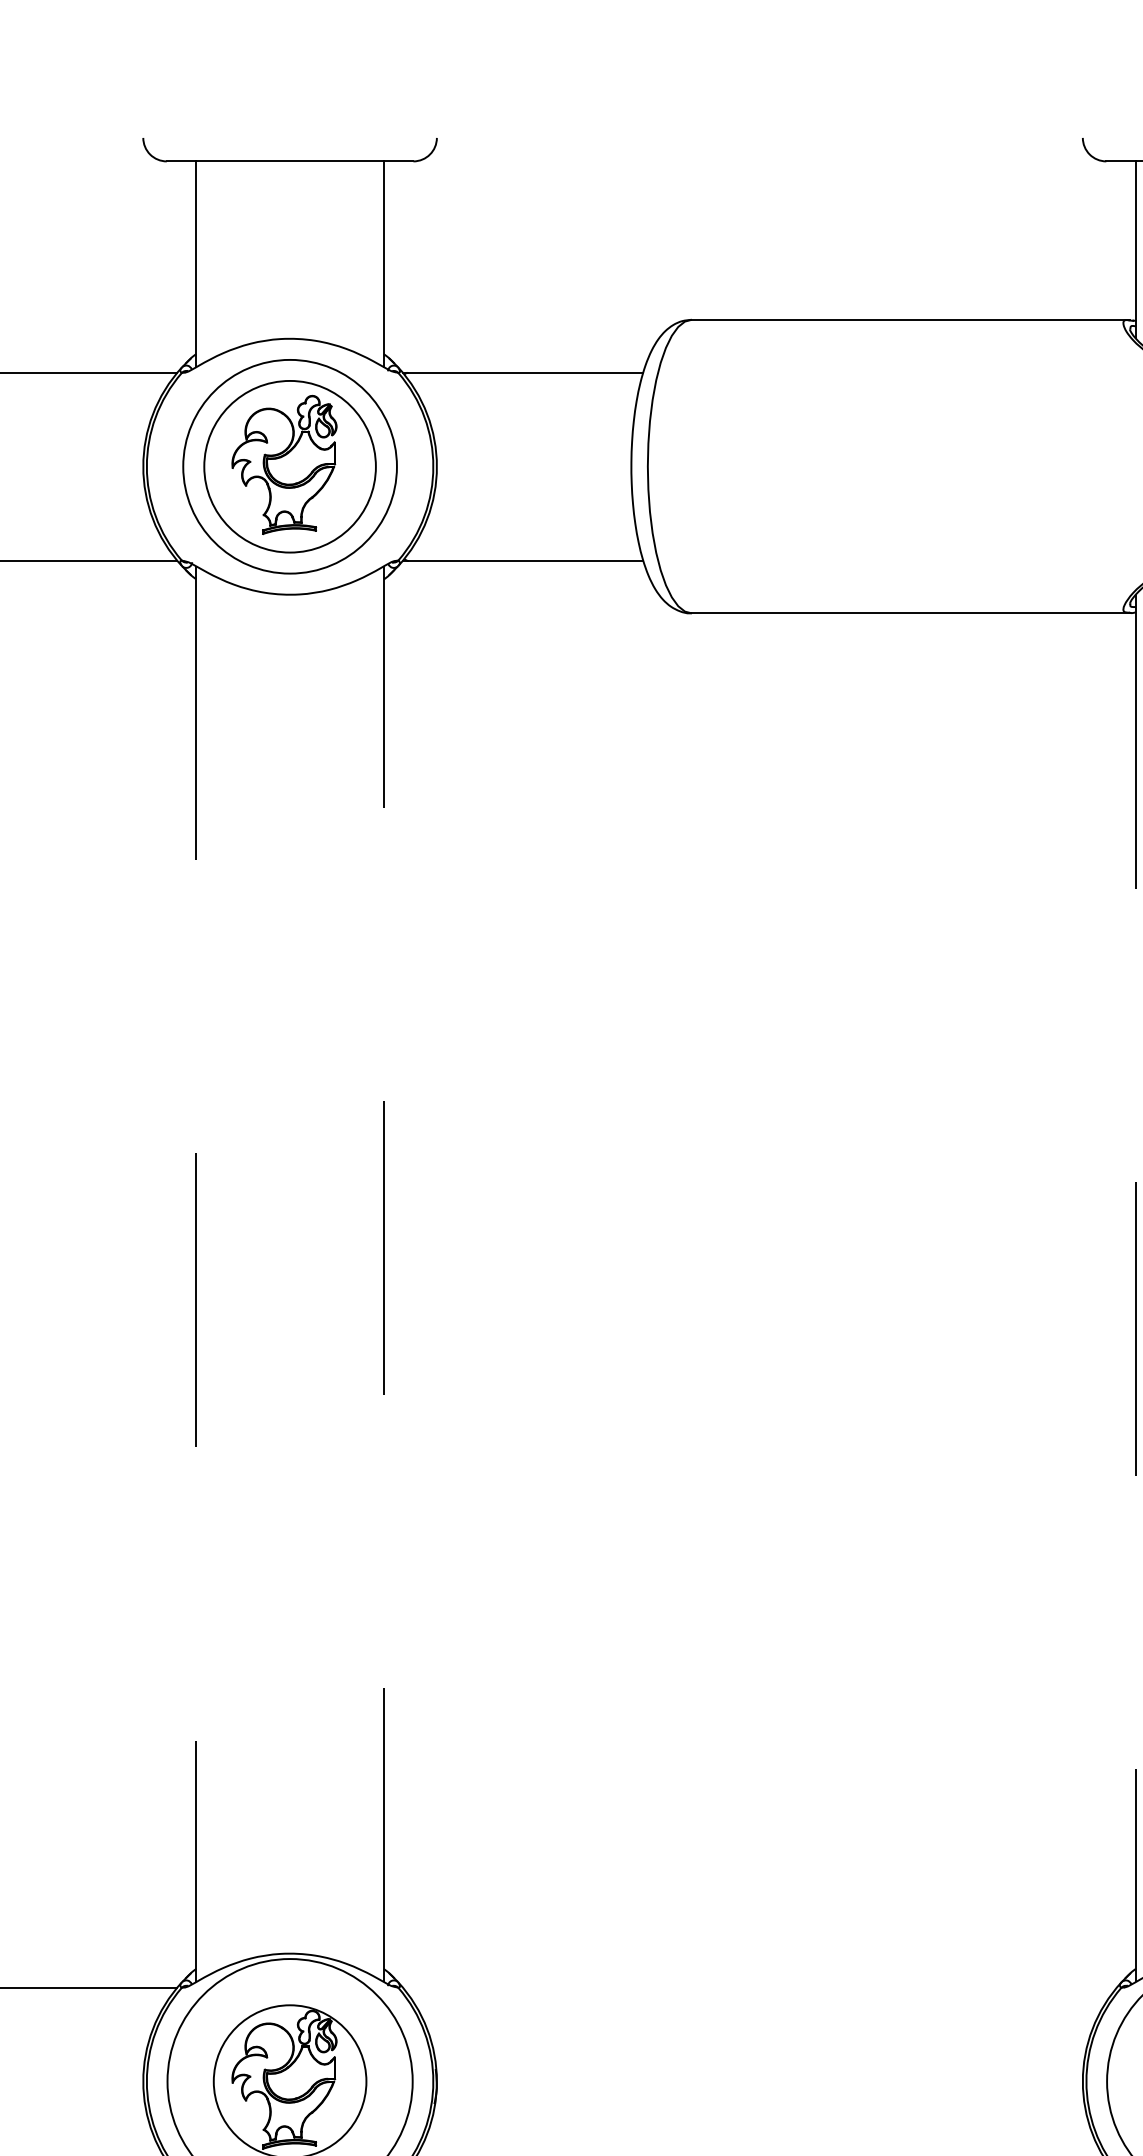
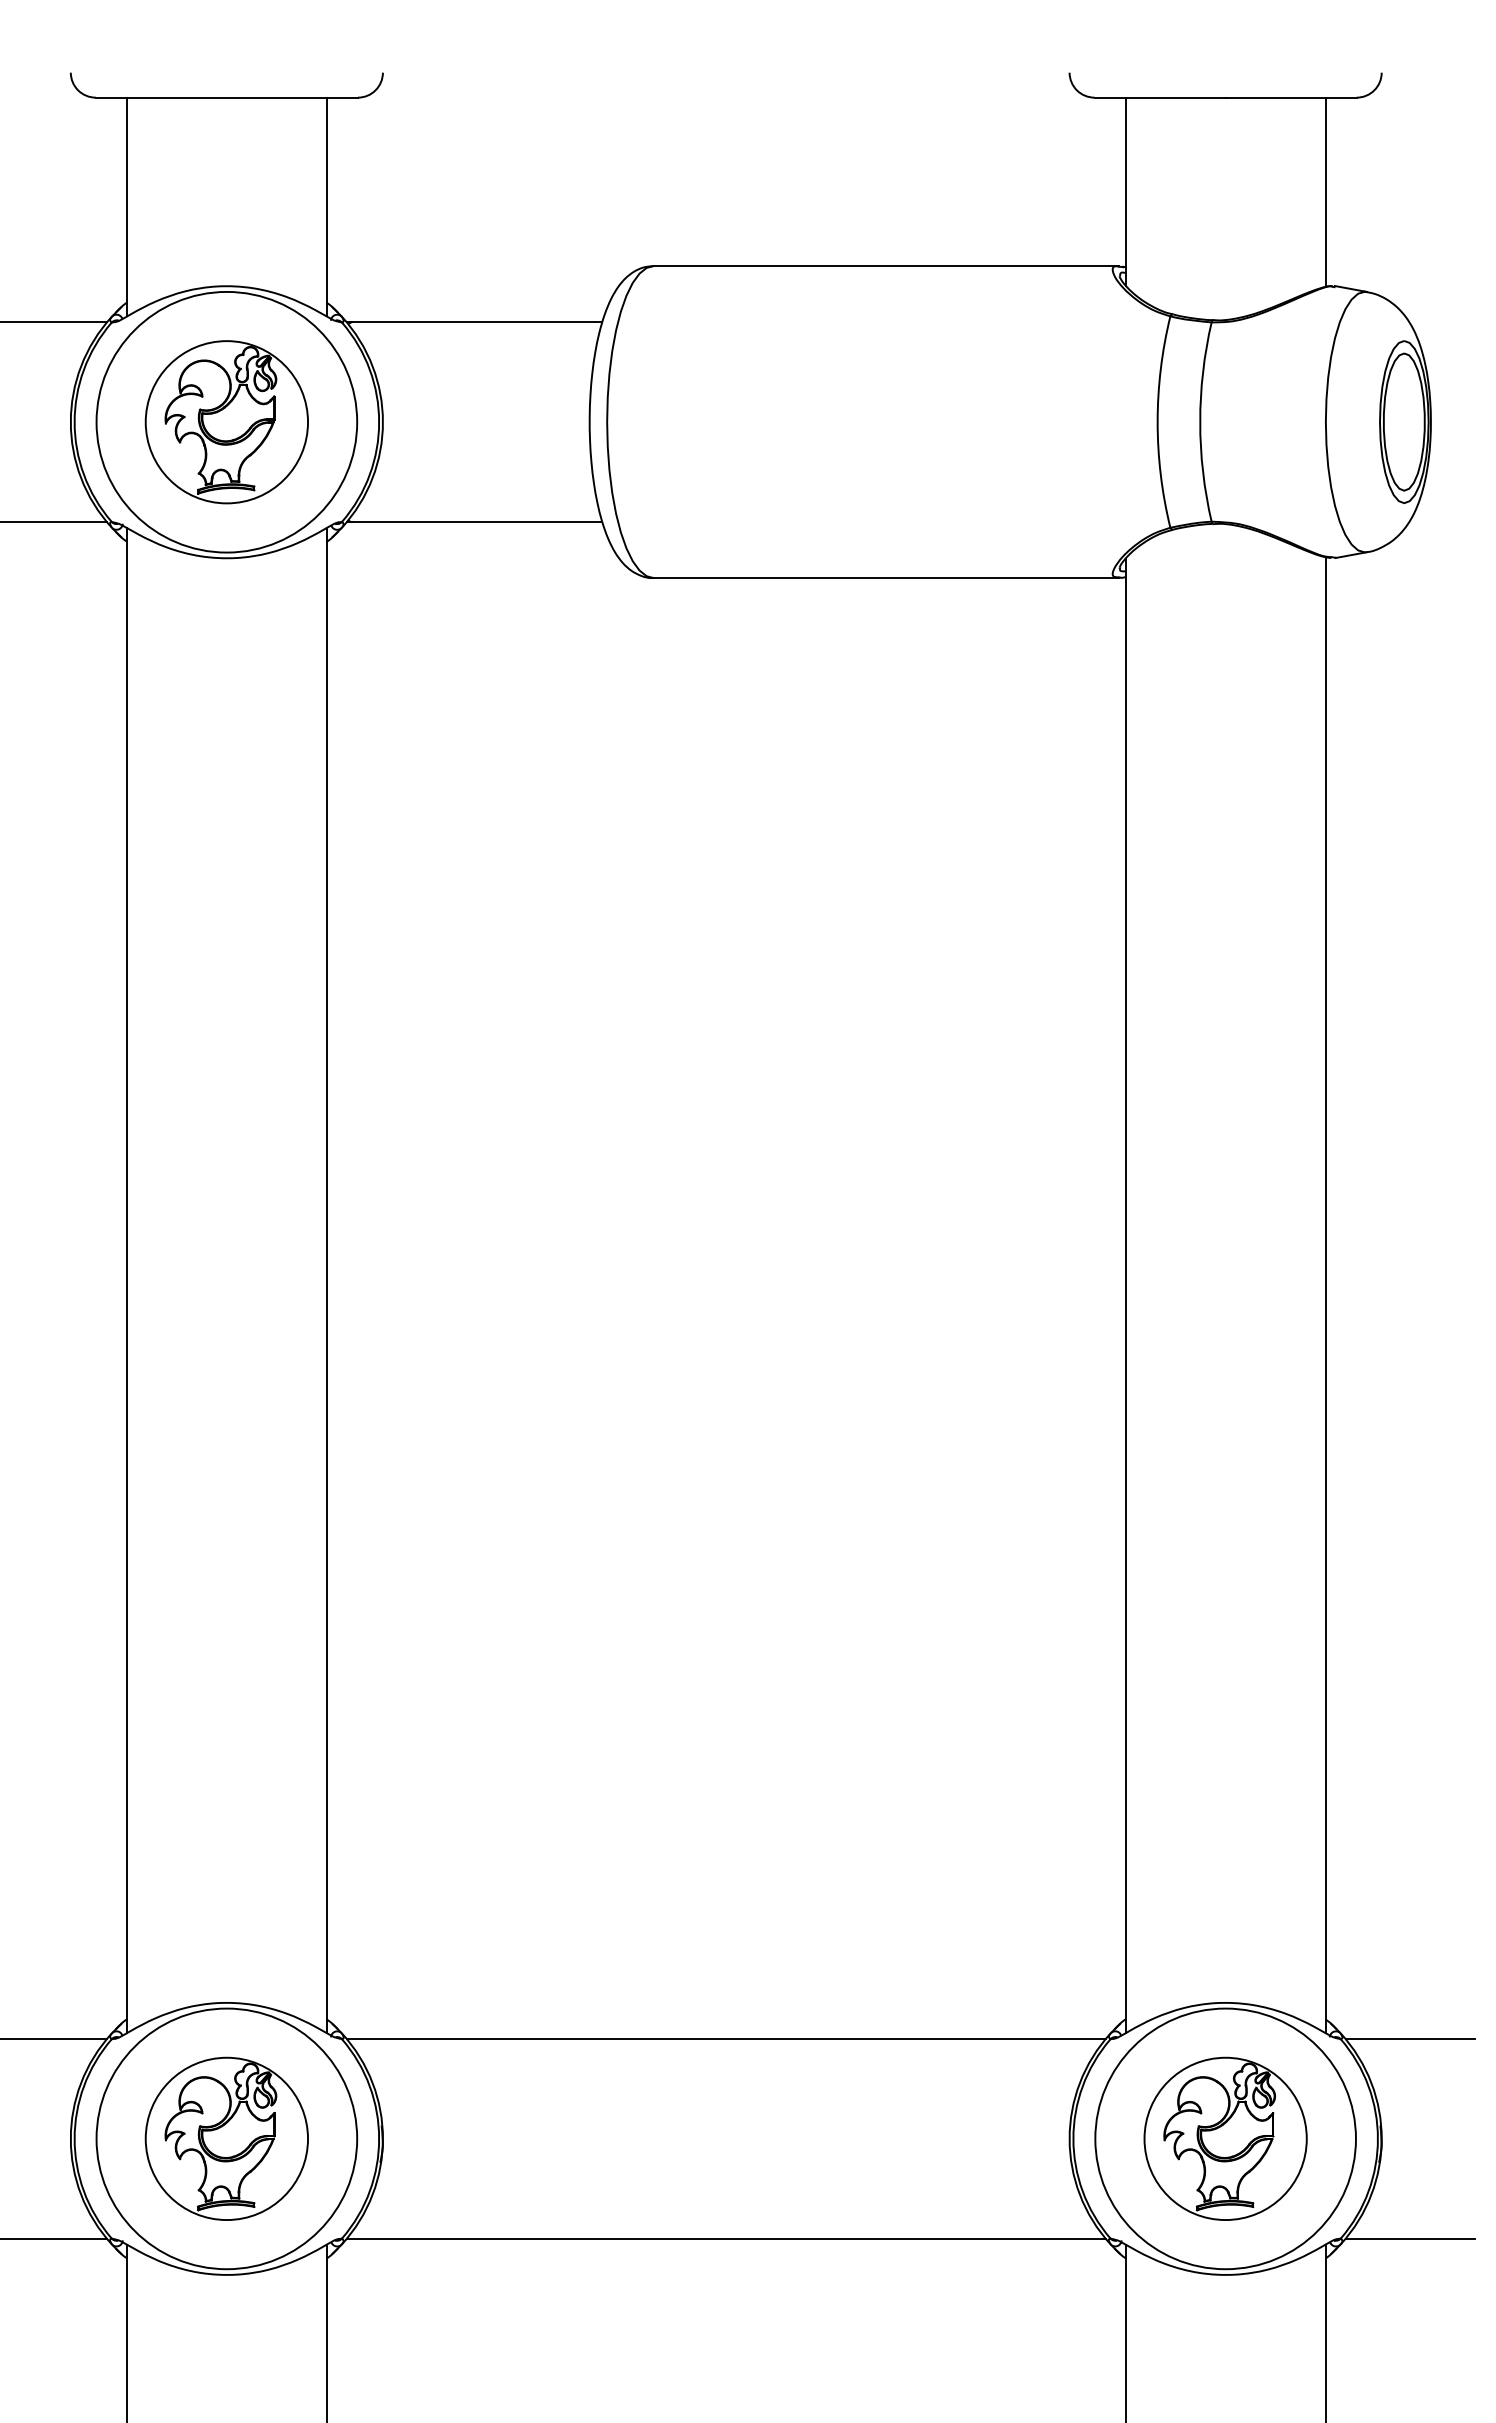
circle: (289, 466) -> (226, 421), size x1.43
circle: (289, 466) -> (226, 422), size x0.71
line: (383, 1274) -> (326, 1280), dashed -> solid
line: (195, 1275) -> (126, 1281), dashed -> solid
line: (1135, 1289) -> (1125, 1296), dashed -> solid
line: (759, 1988) -> (725, 2039), added

